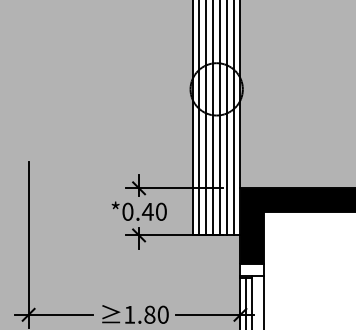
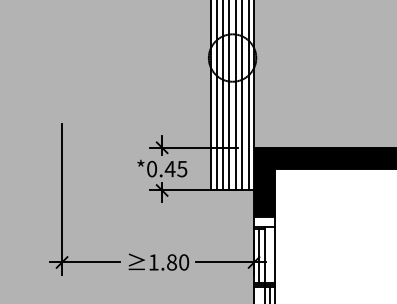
text: (161, 211) -> (182, 168), *0.40 -> *0.45

